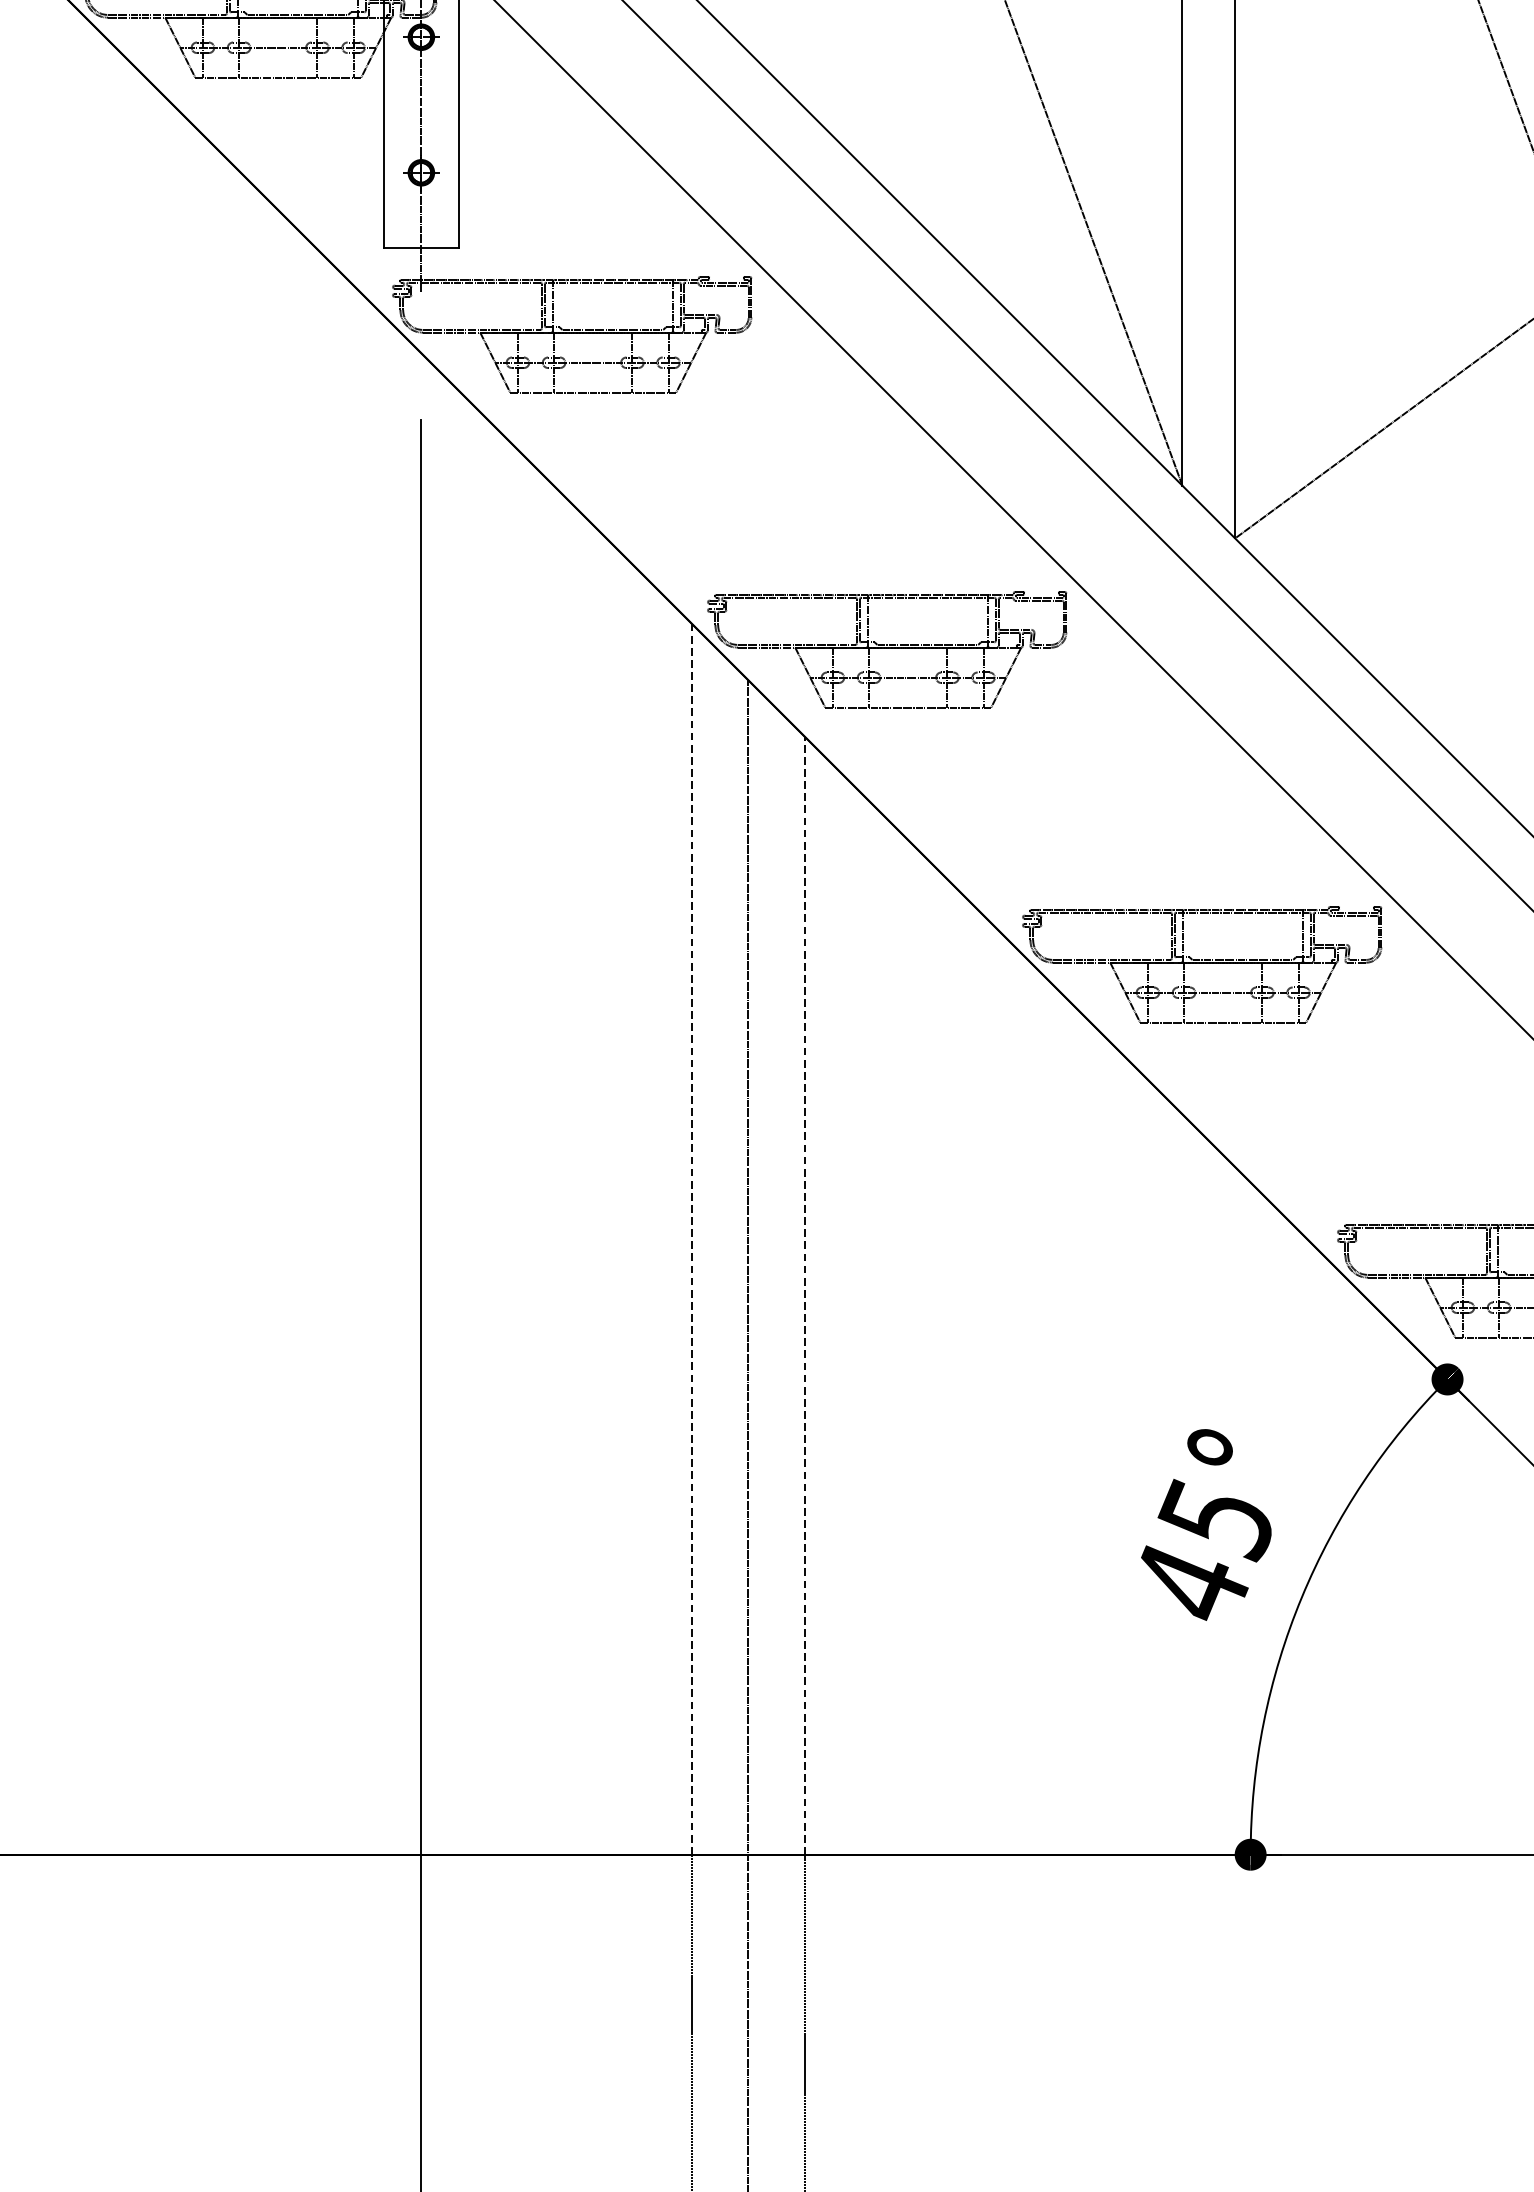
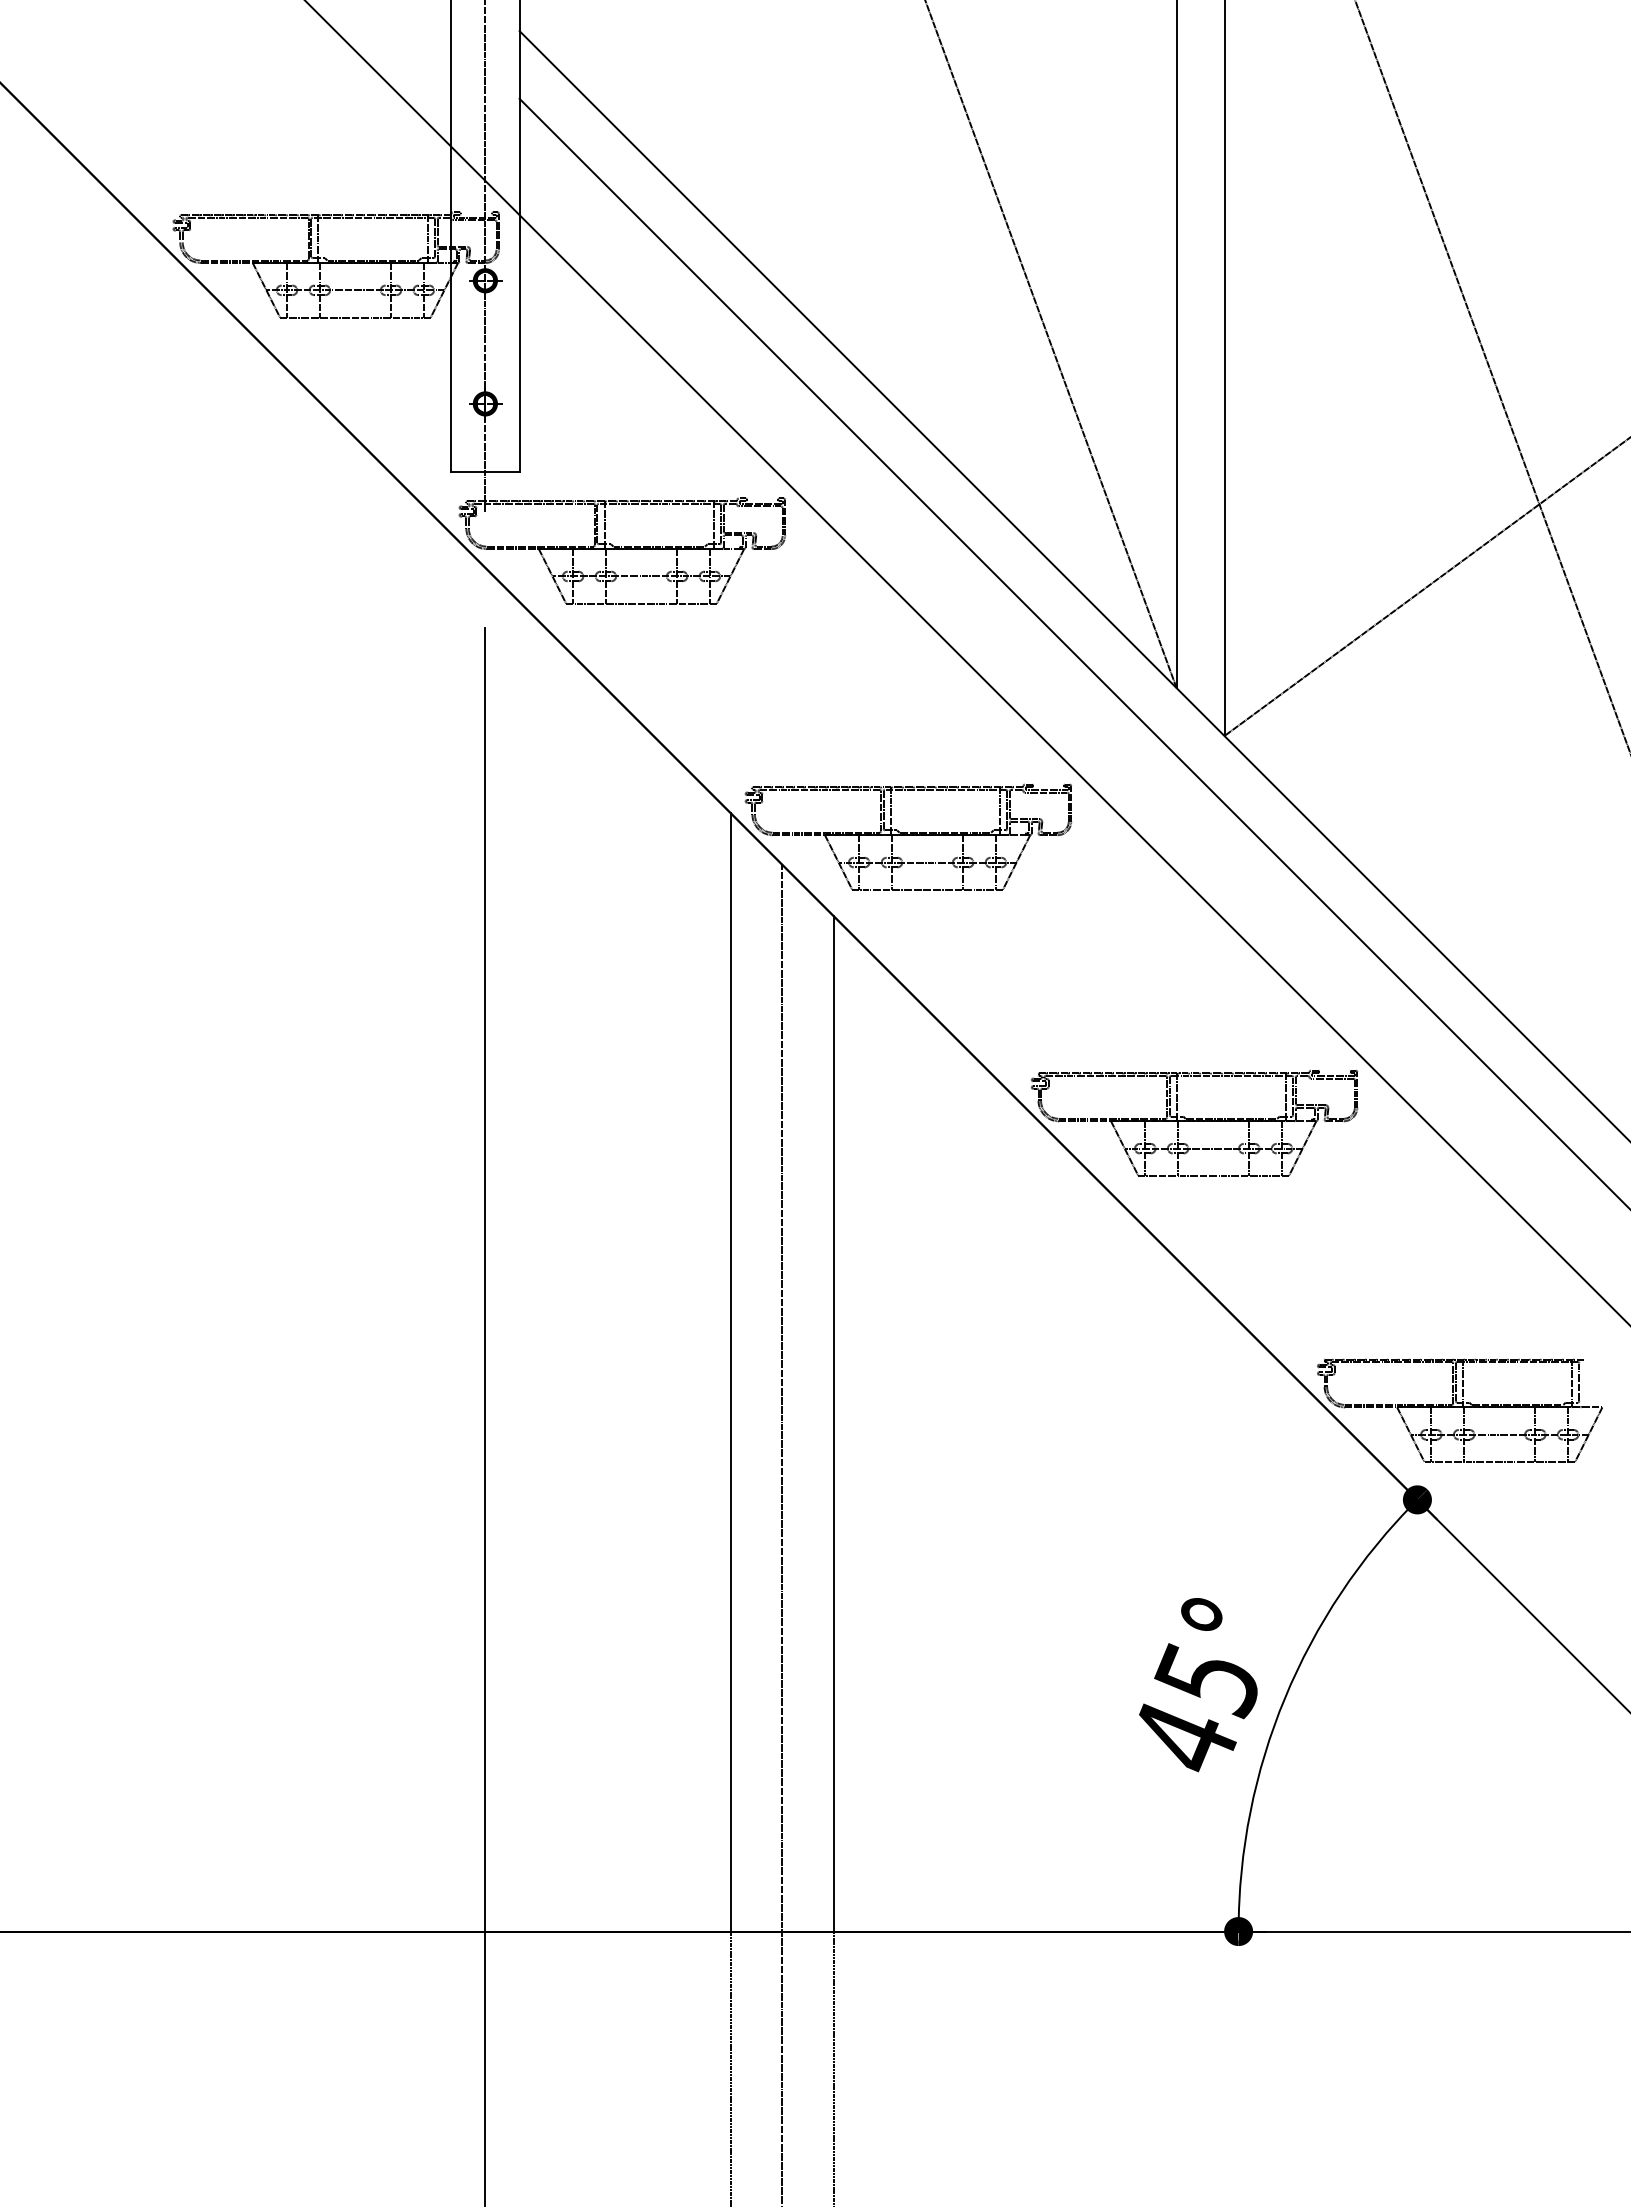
line: (691, 1240) -> (730, 1373), dashed -> solid
line: (804, 1295) -> (833, 1423), dashed -> solid
text: (1206, 1525) -> (1198, 1685), moved

